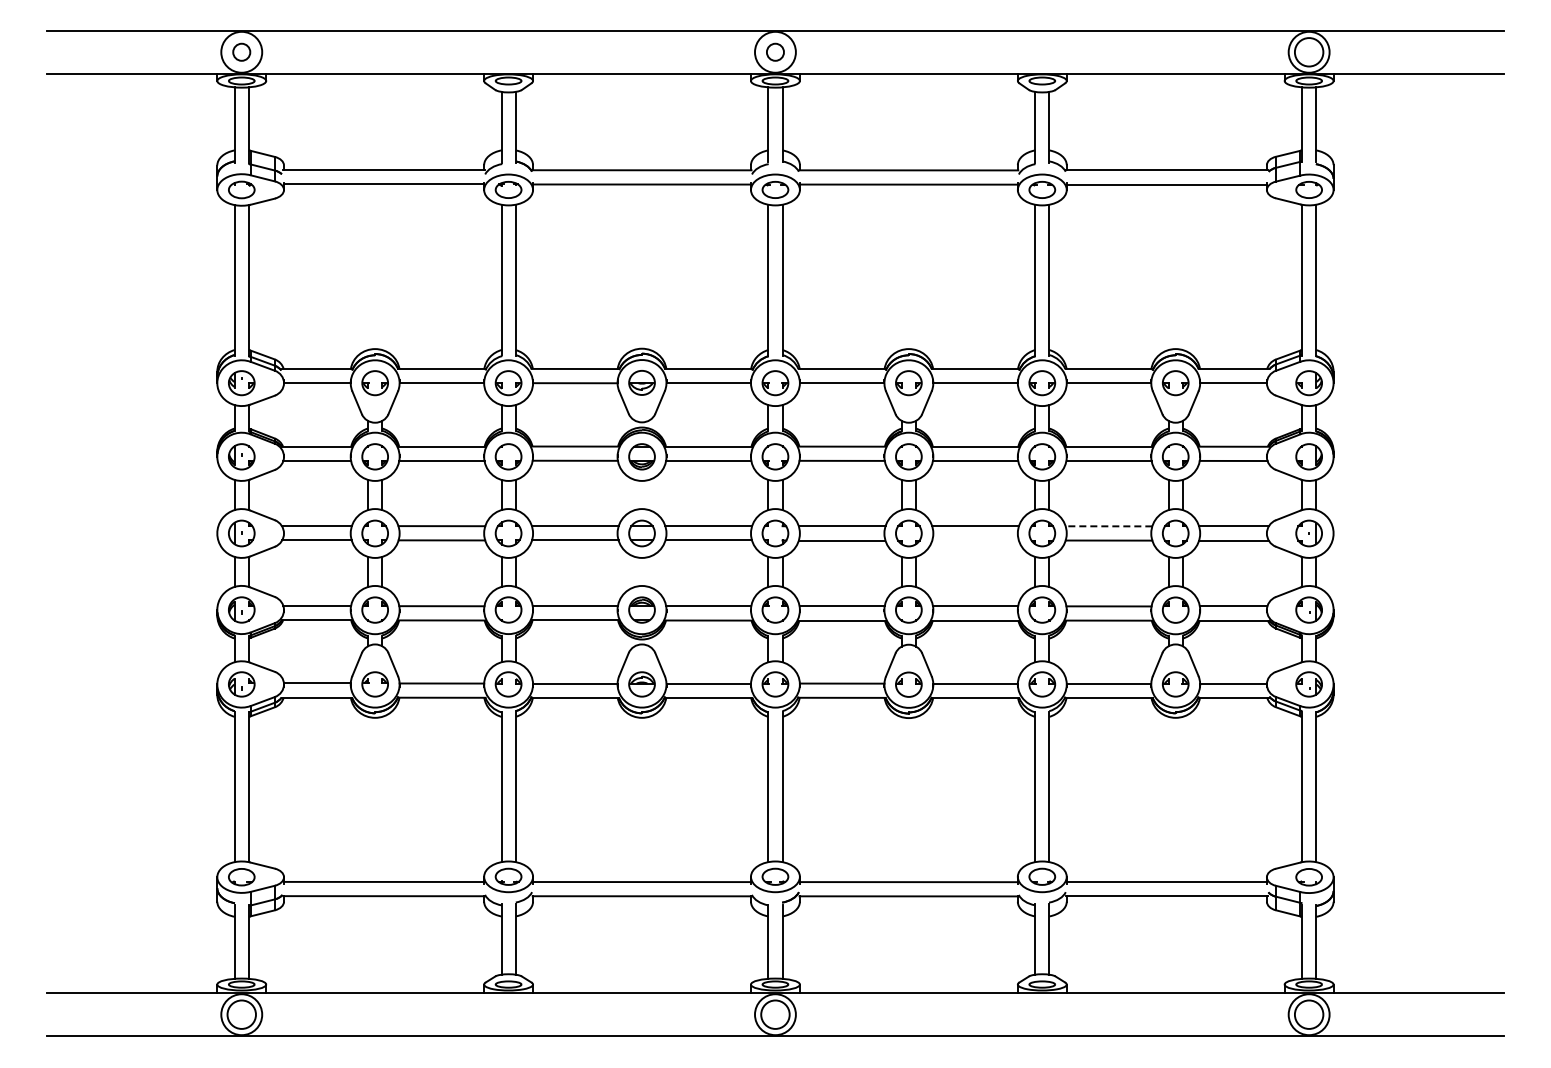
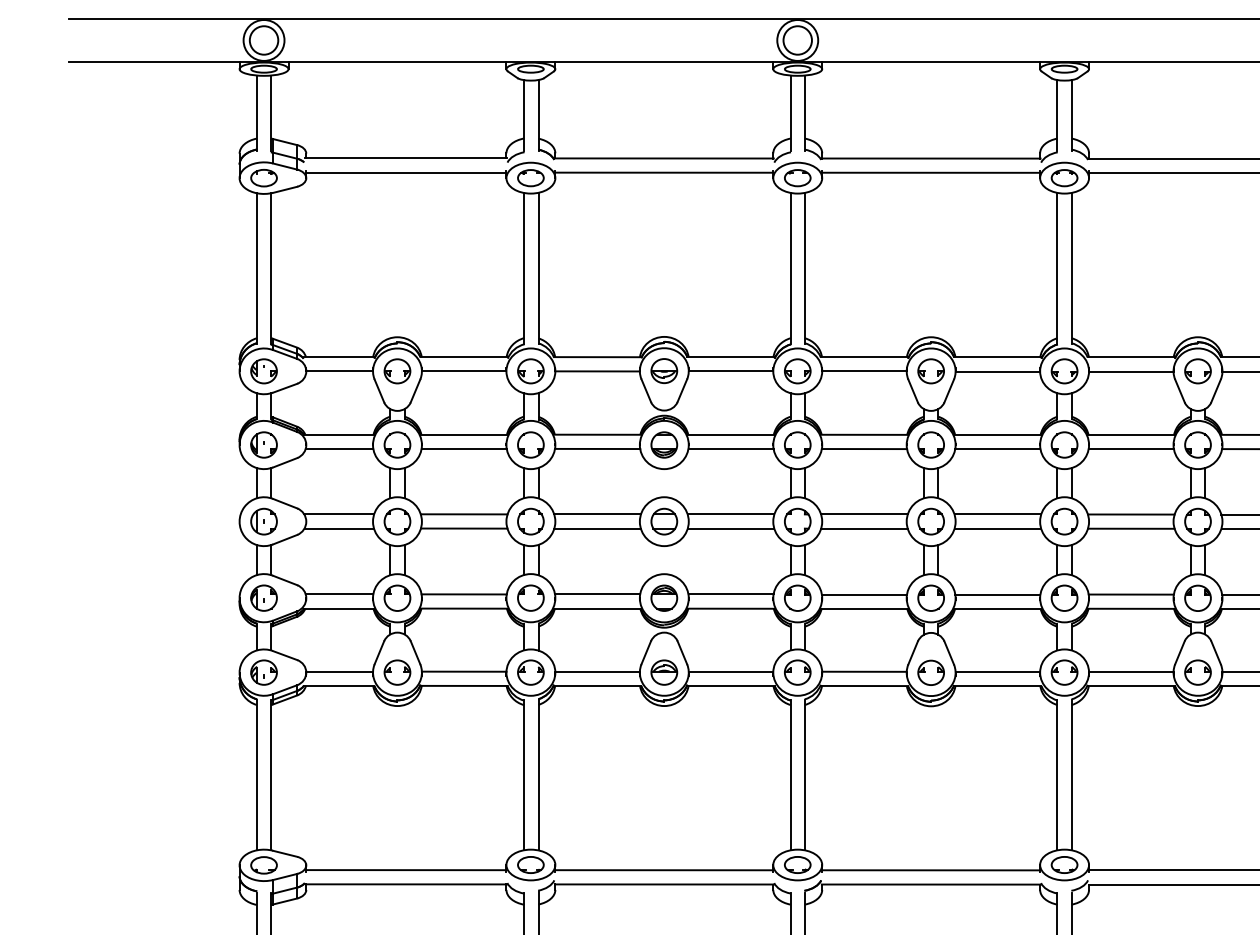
circle: (241, 52) -> (263, 40), size x1.67
circle: (775, 52) -> (797, 40), size x1.67
line: (1108, 526) -> (1130, 514), dashed -> solid
line: (975, 540) -> (997, 528), added

